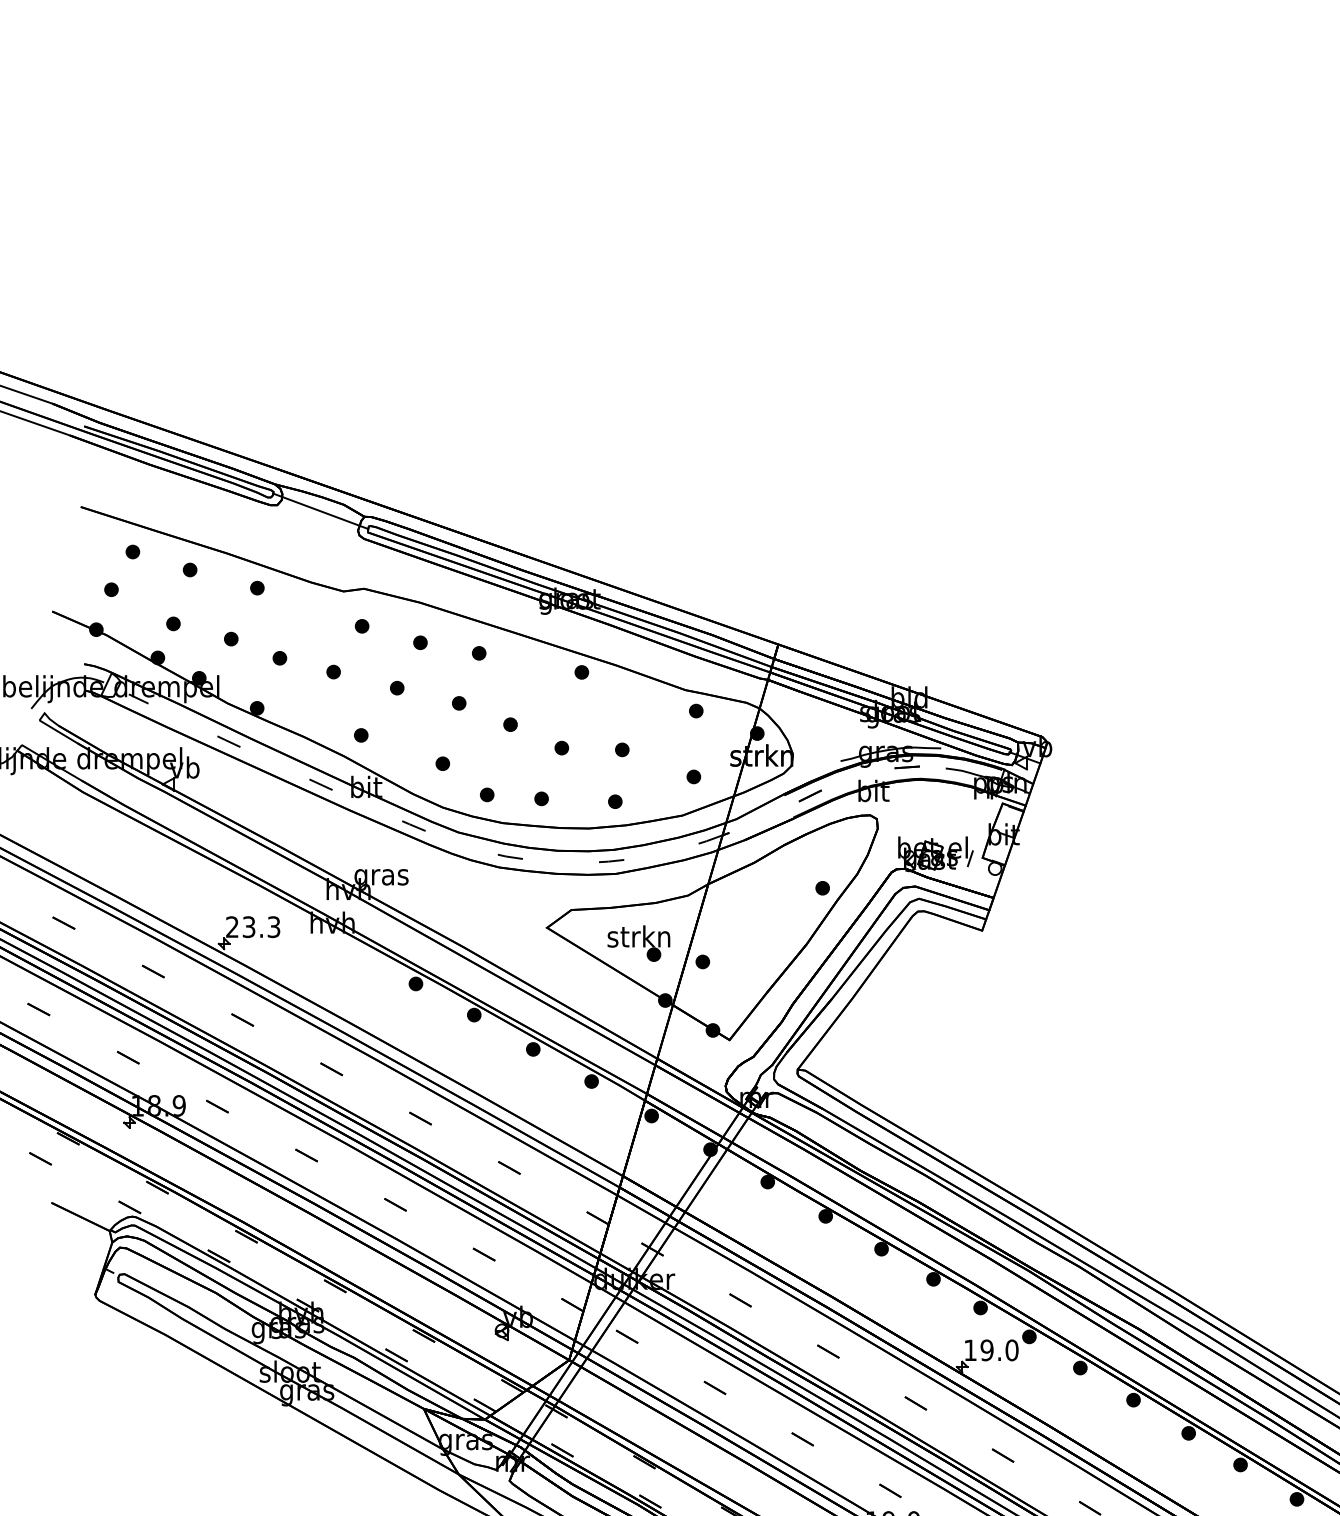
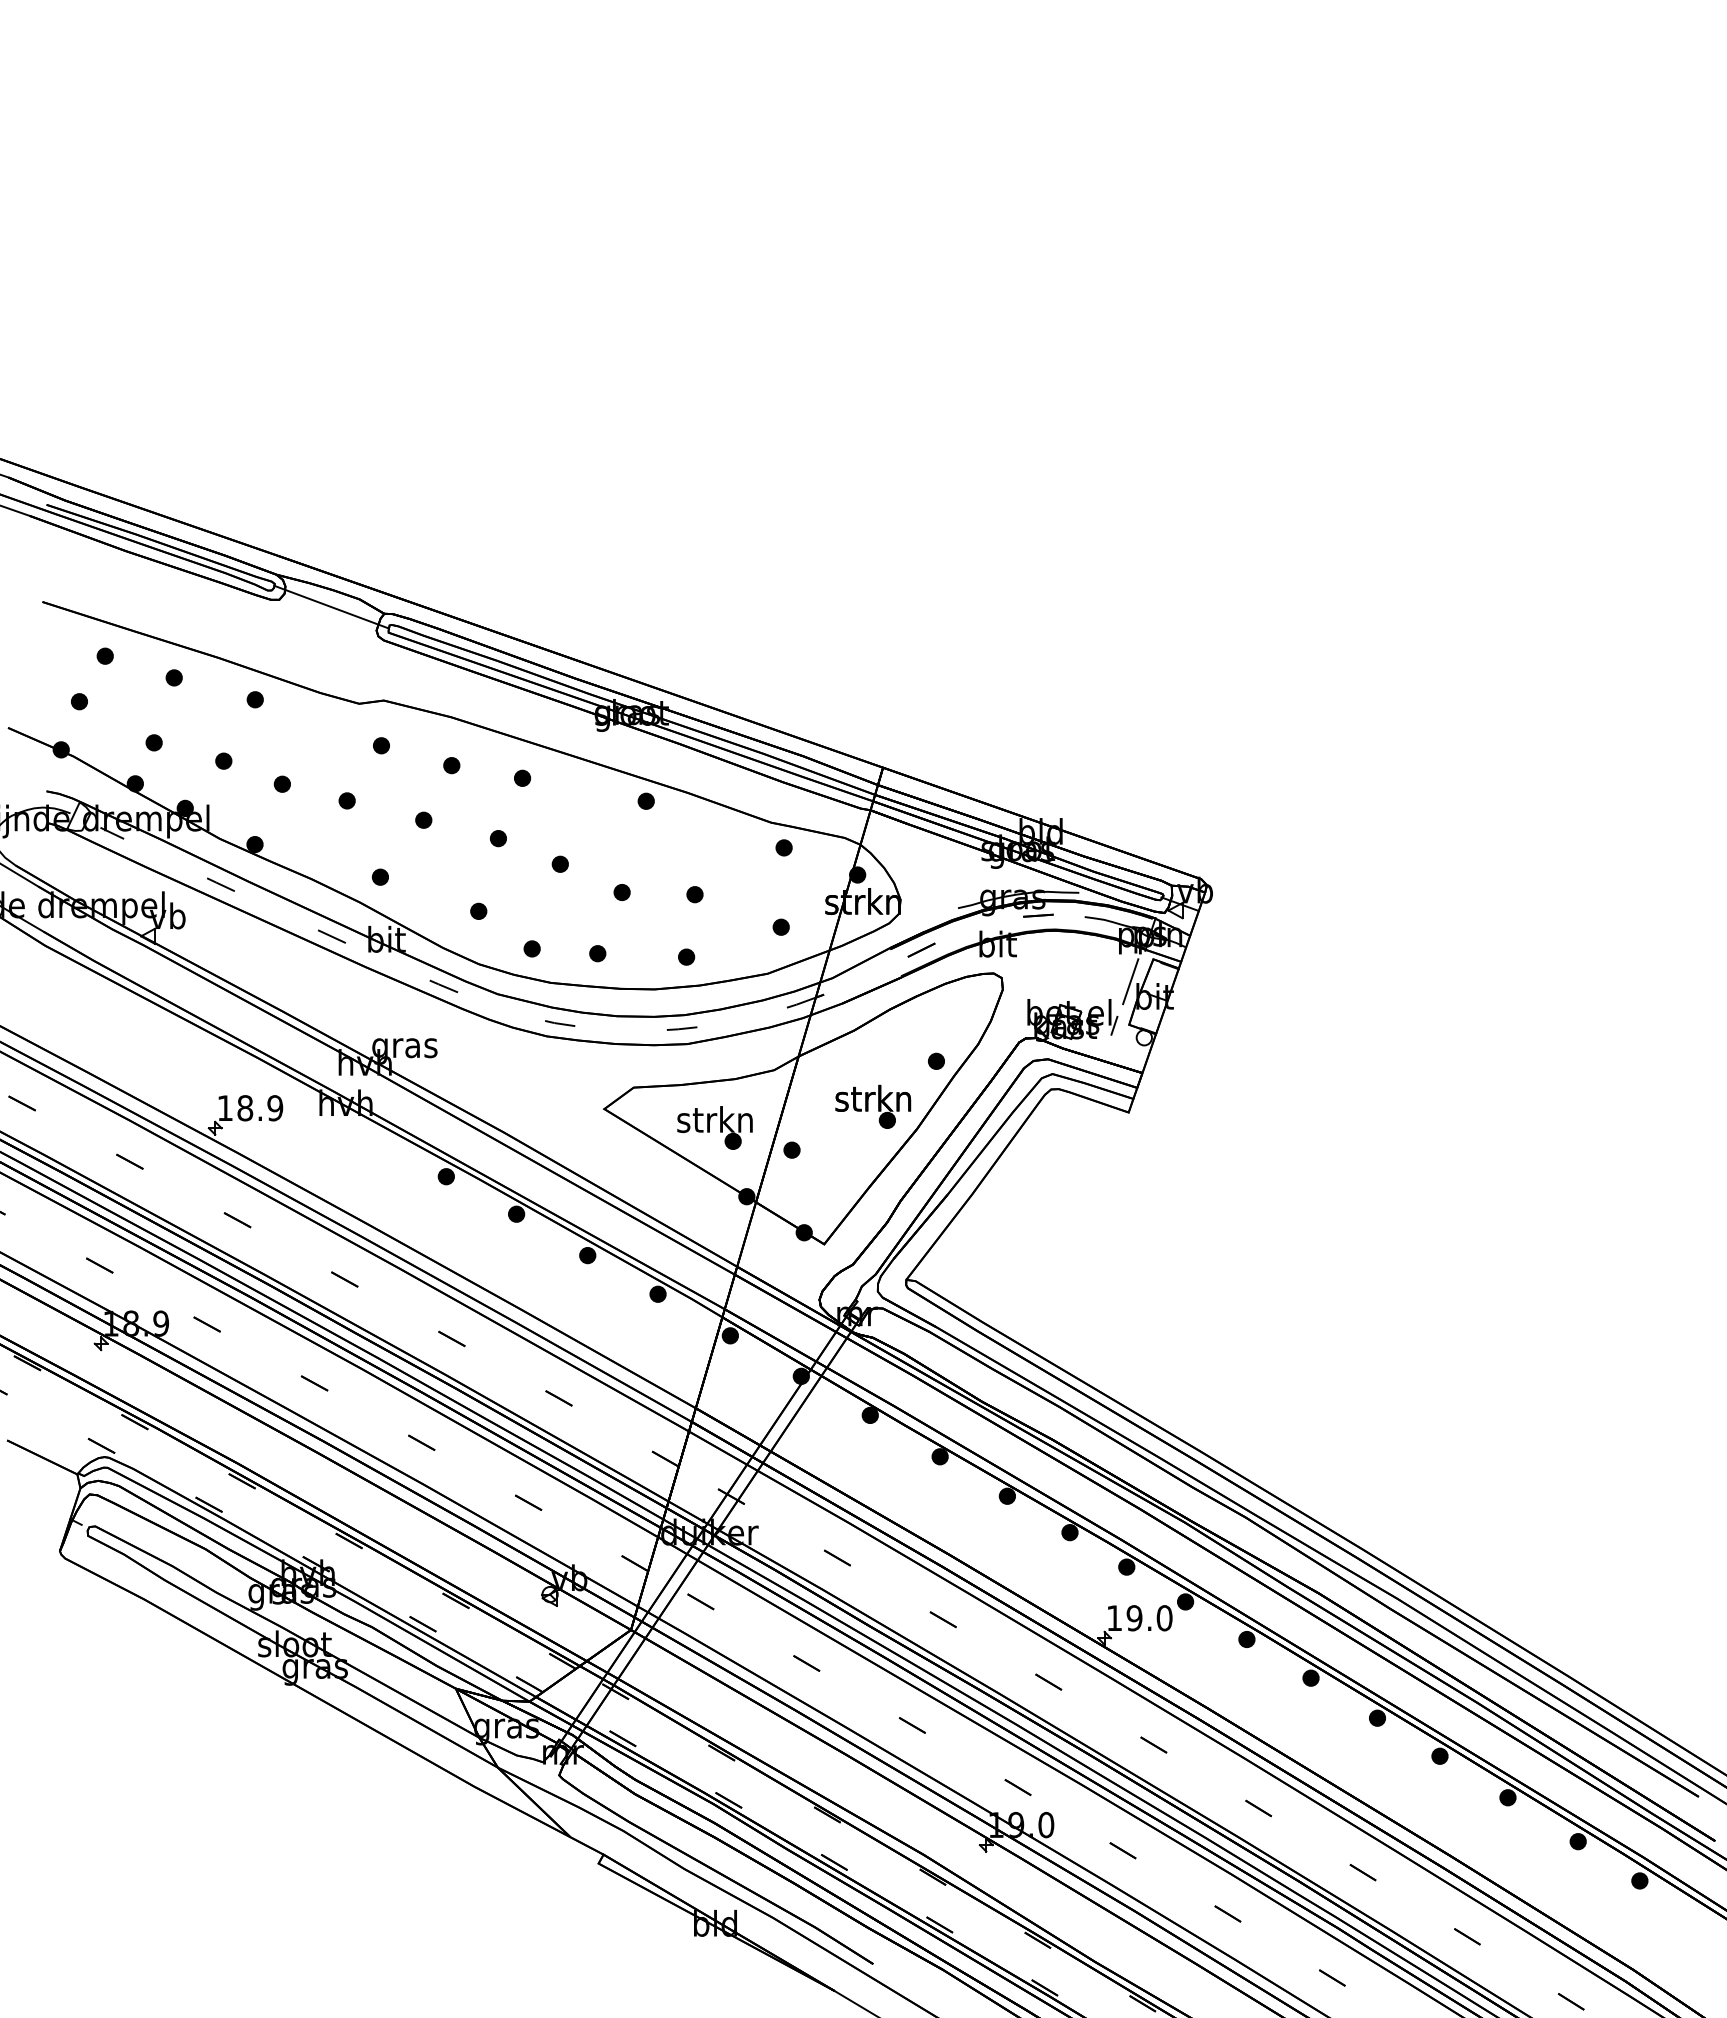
line: (983, 821) -> (1130, 981), added
part: (770, 925) -> (873, 1106), added
text: (253, 927) -> (250, 1108), 23.3 -> 18.9

